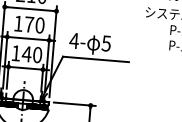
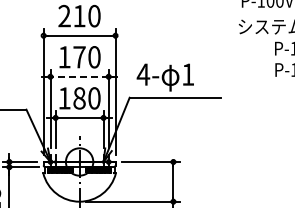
line: (28, 38) -> (79, 76), solid -> dashed
text: (106, 43) -> (187, 74), 5 -> 1
text: (26, 54) -> (79, 98), 140 -> 180

